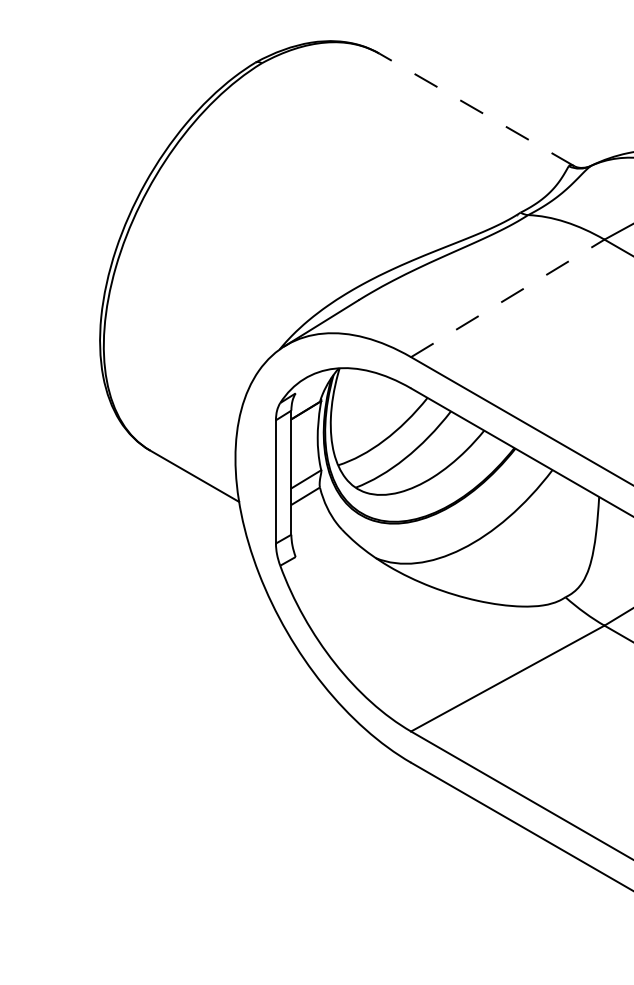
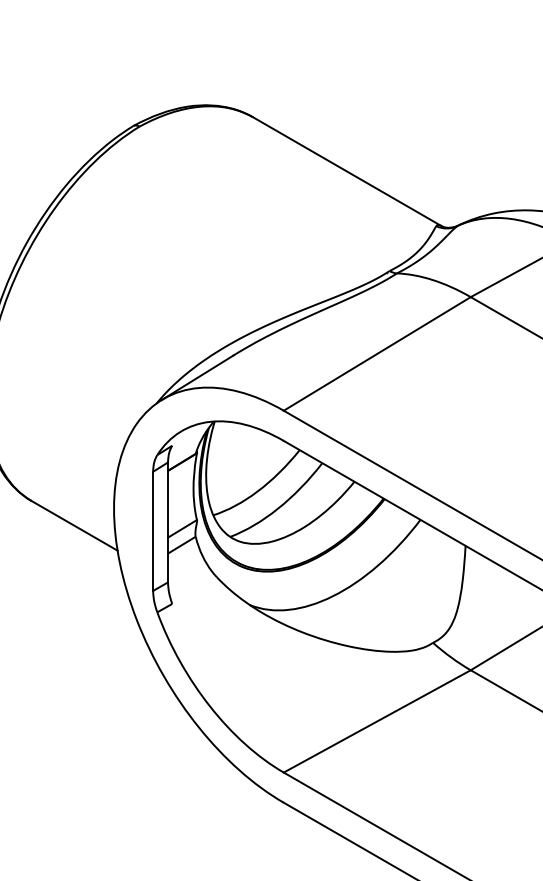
line: (476, 109) -> (347, 171), dashed -> solid
line: (508, 298) -> (377, 354), dashed -> solid

